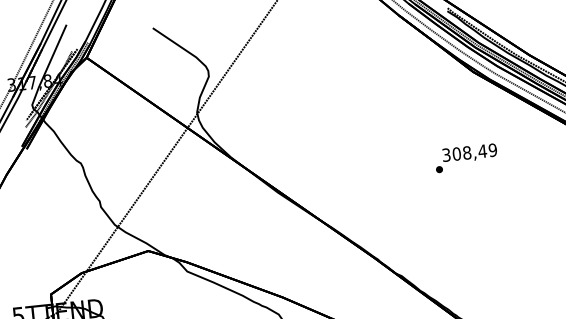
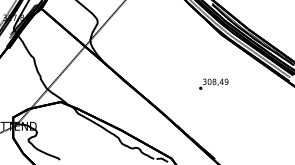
text: (465, 156) -> (213, 83), moved

